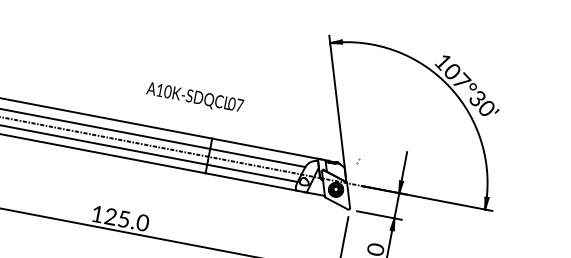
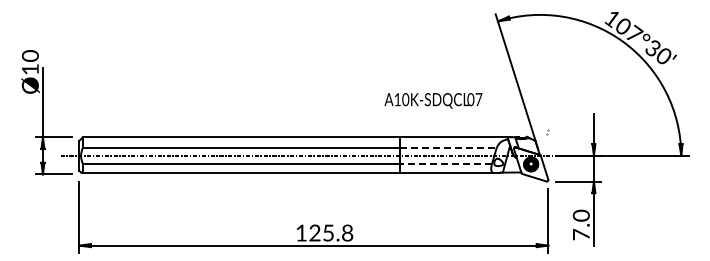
text: (195, 97) -> (433, 100), moved
line: (258, 157) -> (448, 147), solid -> dashed
line: (252, 172) -> (445, 163), solid -> dashed
text: (142, 223) -> (347, 233), 125.0 -> 125.8

